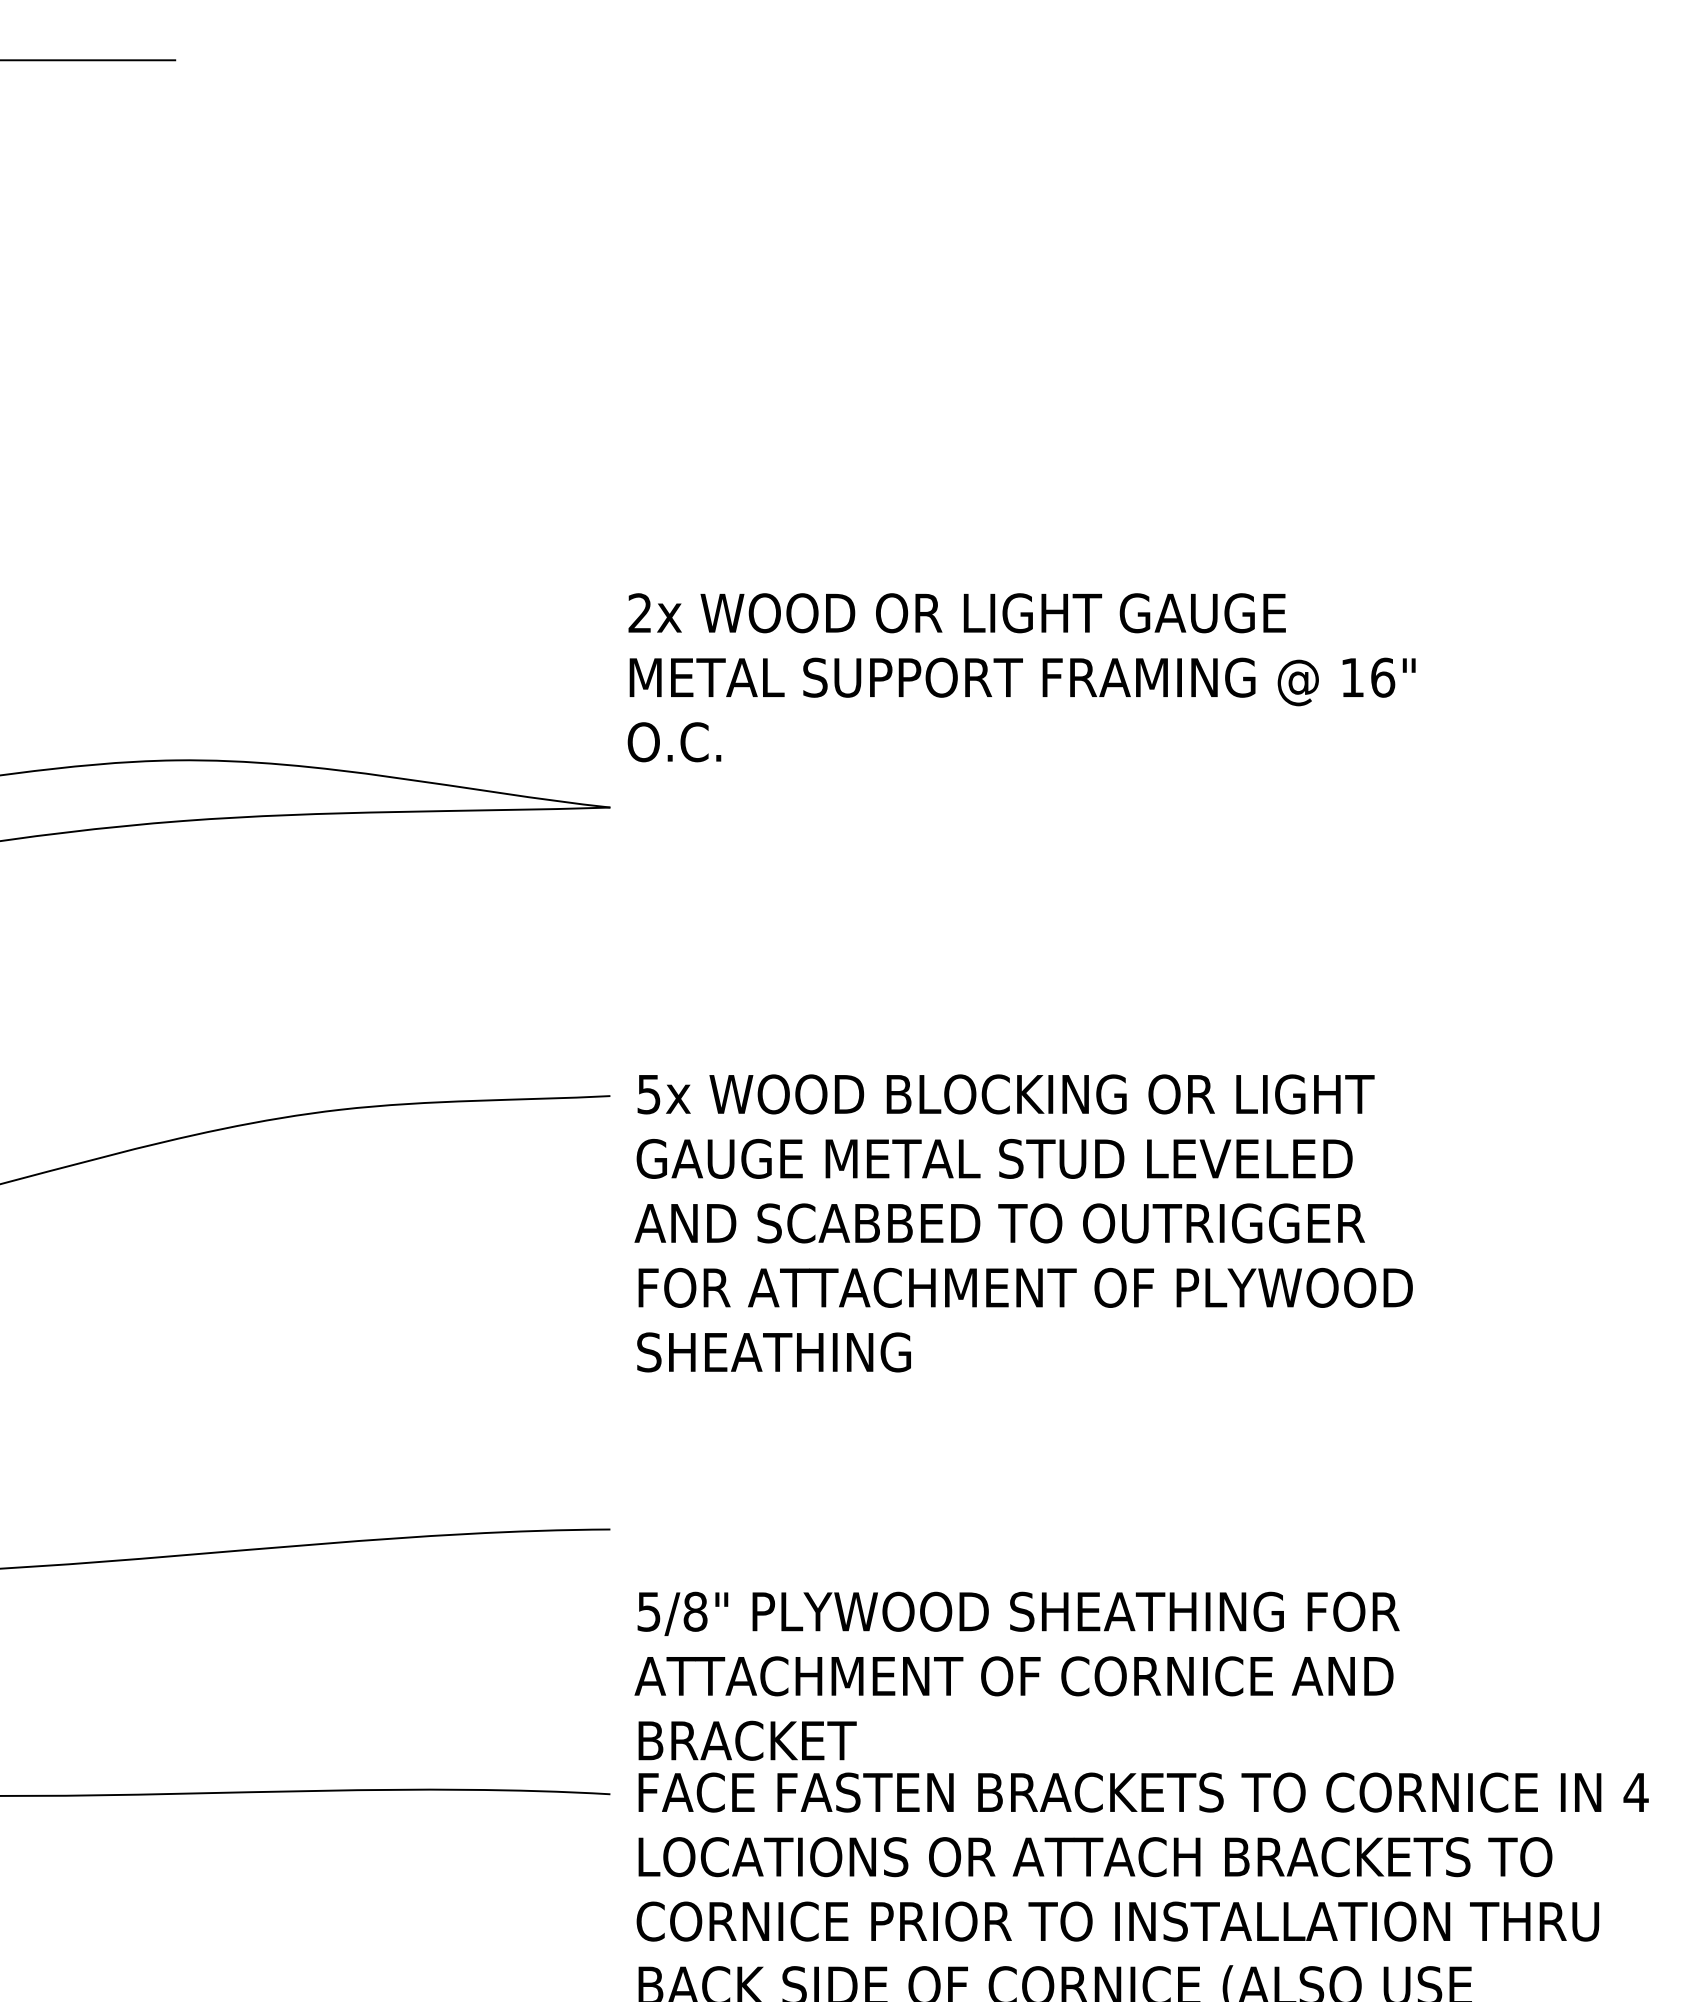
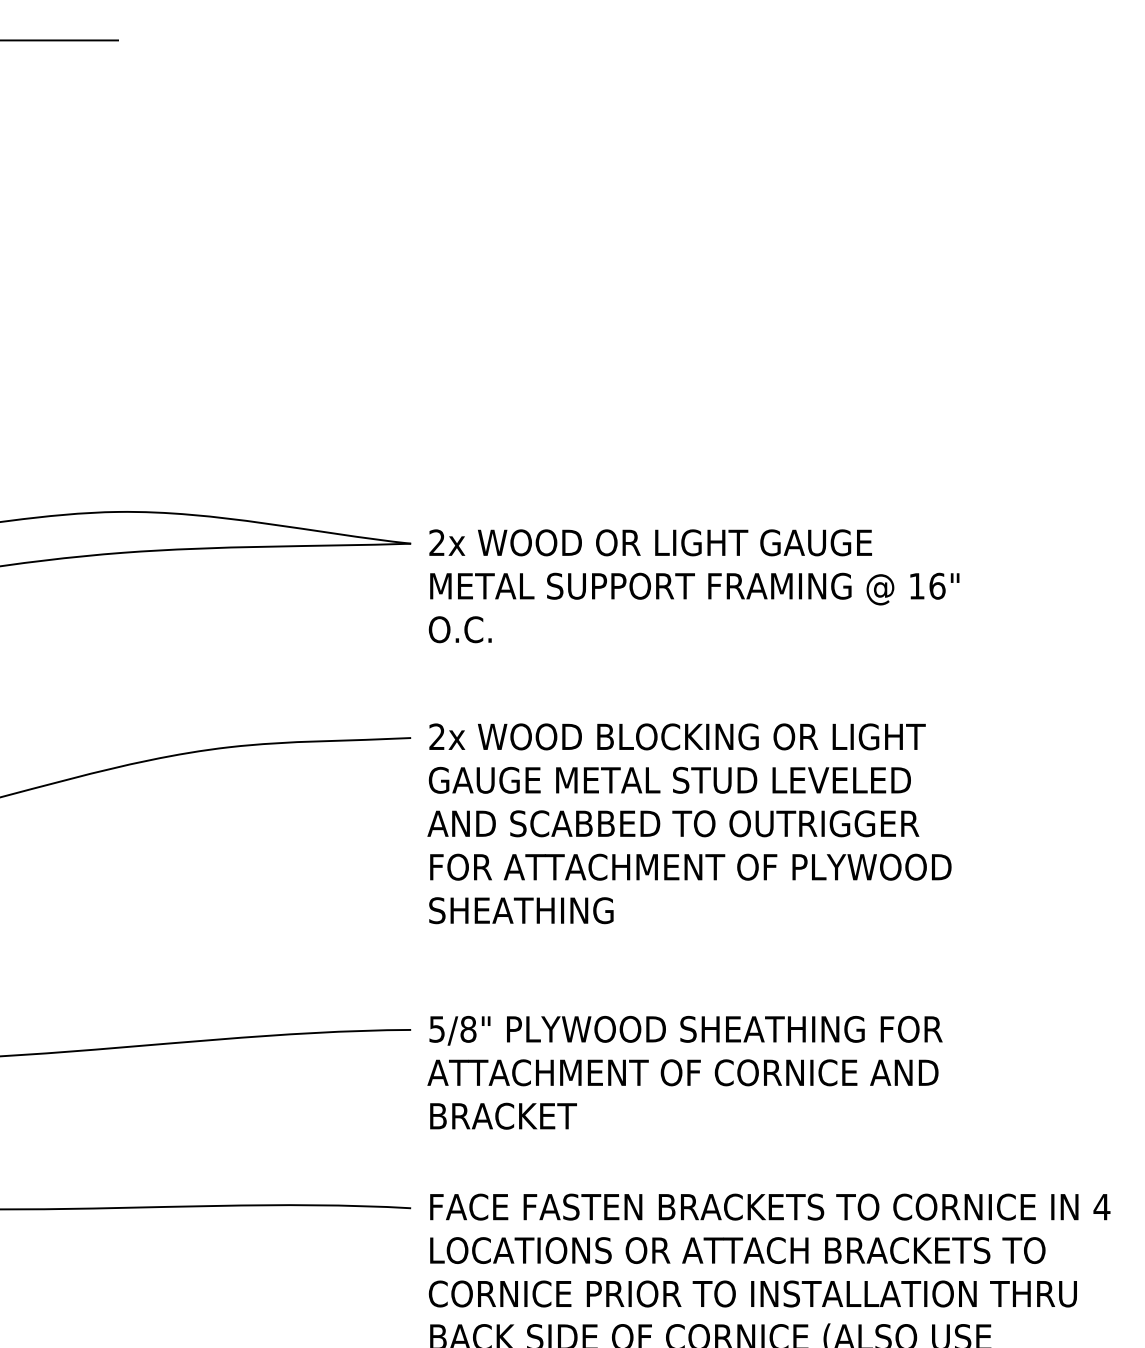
text: (1020, 678) -> (693, 586), moved
text: (648, 1093) -> (436, 736), 5x -> 2x
text: (1016, 1675) -> (684, 1072), moved

